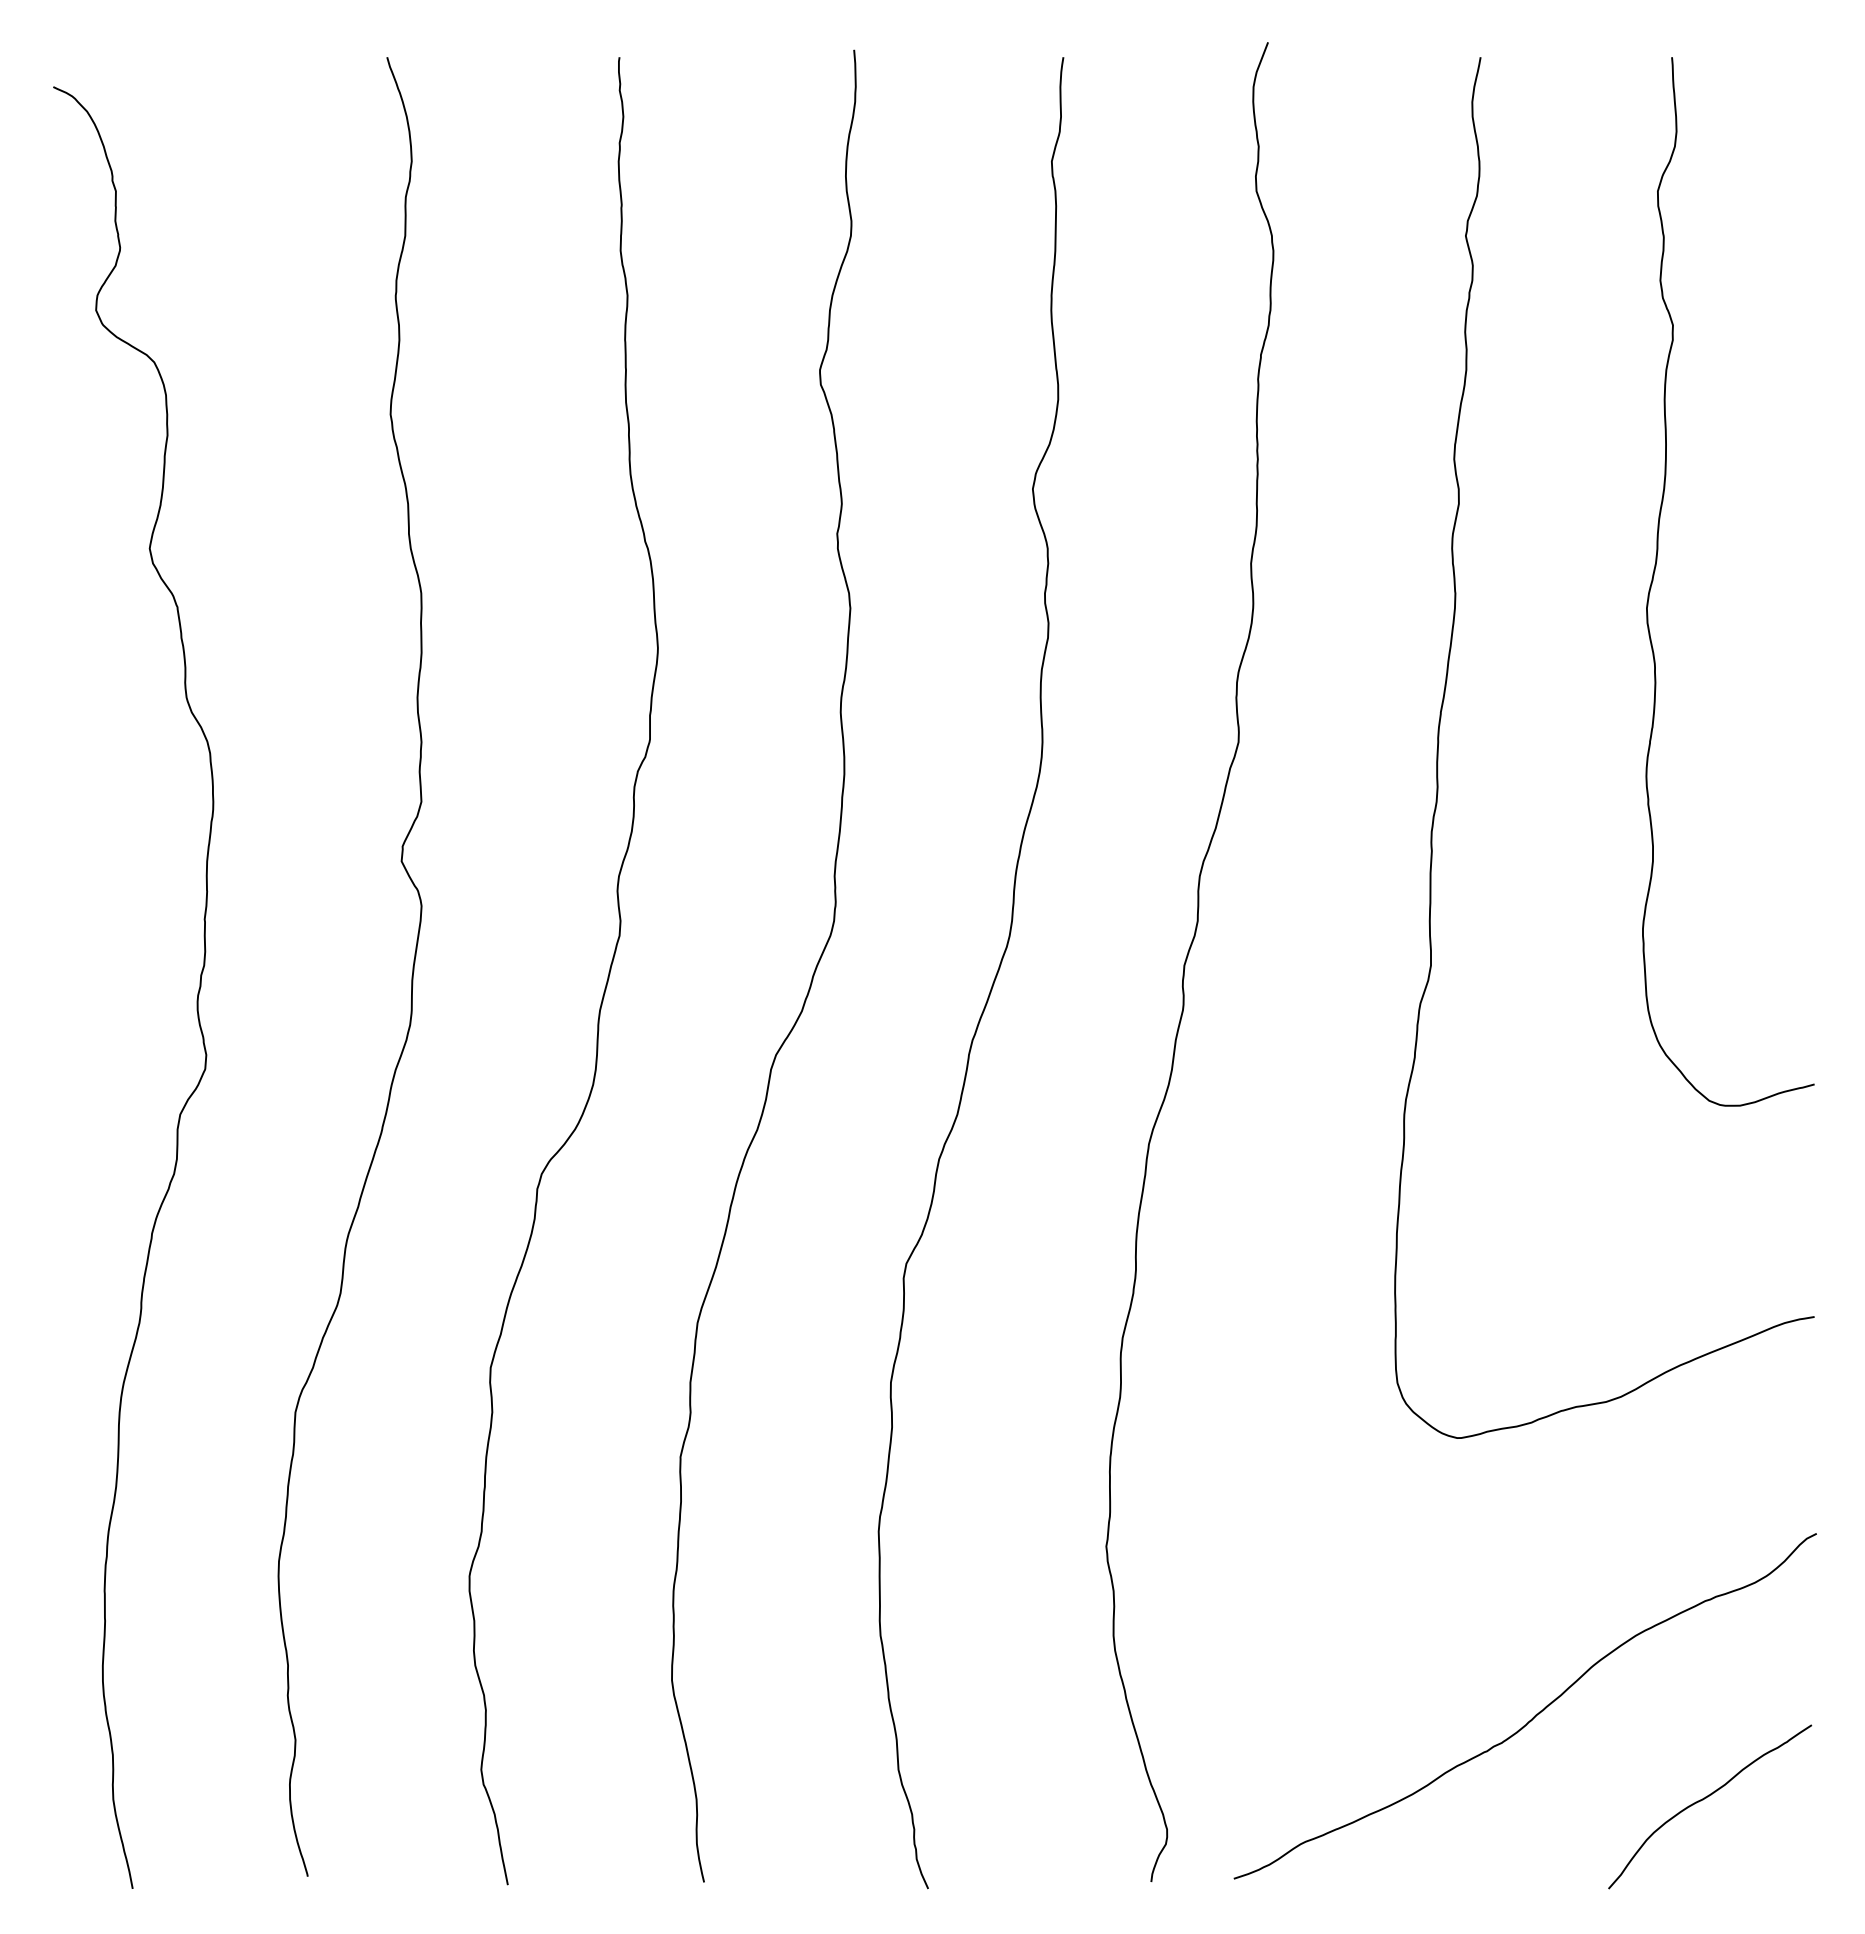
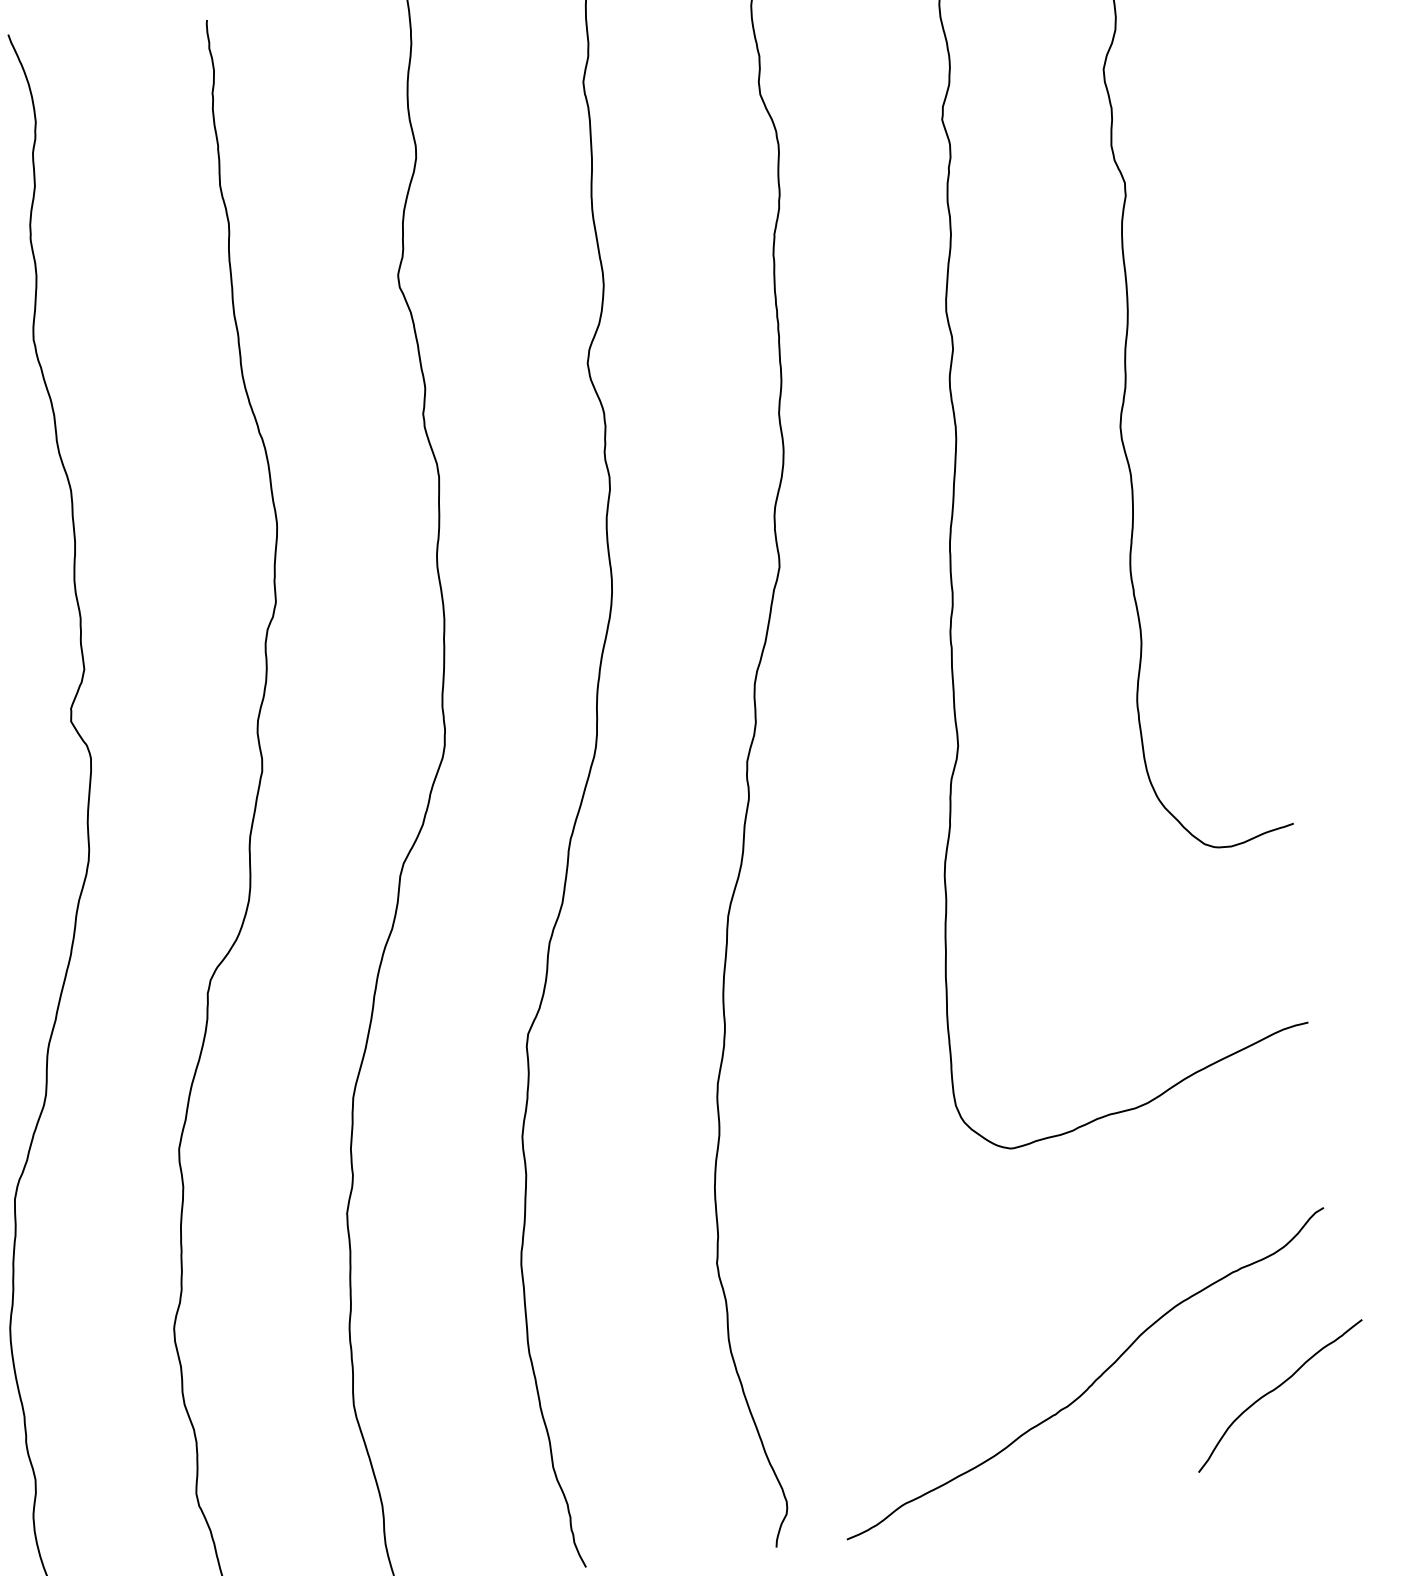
curve: (1706, 1798) -> (1276, 1389), moved

